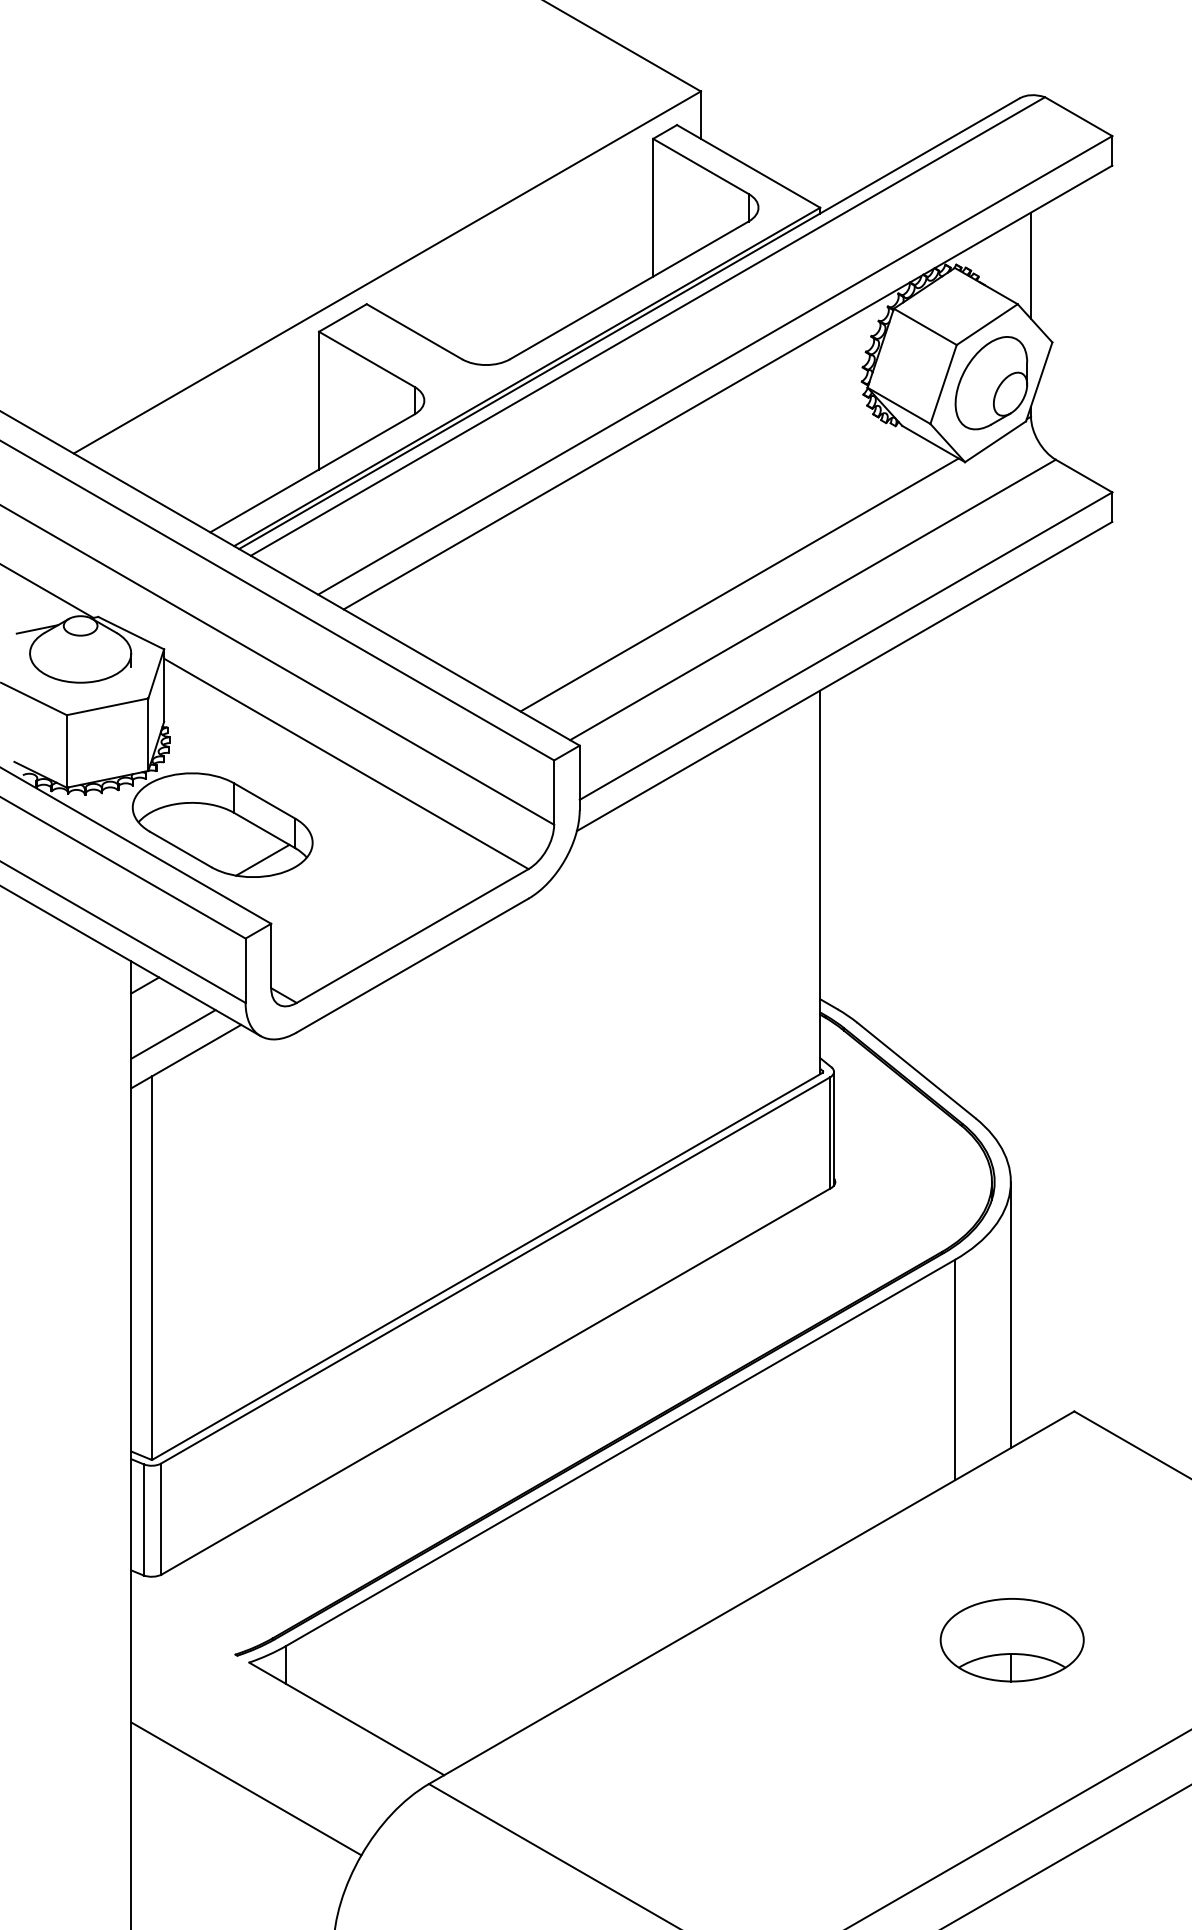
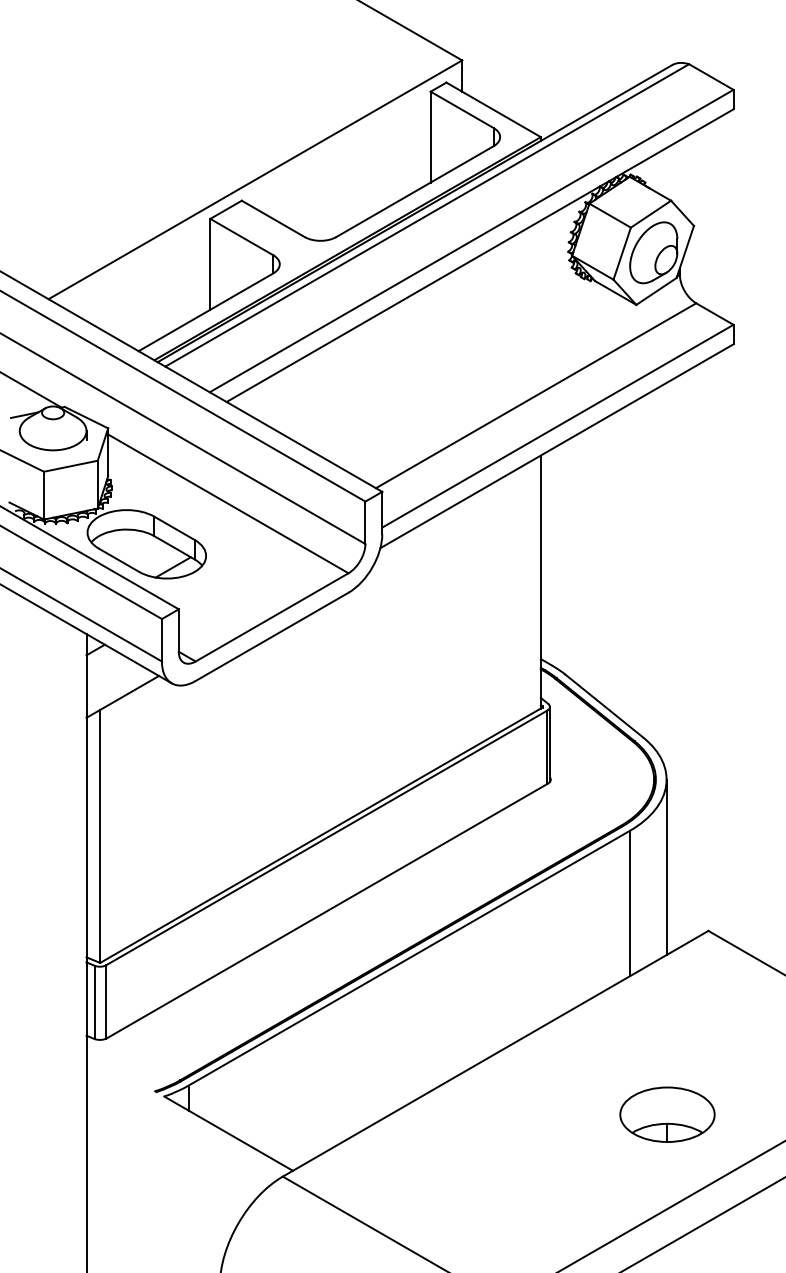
line: (1030, 265) -> (679, 175), removed
line: (739, 584) -> (487, 385), removed
line: (173, 1034) -> (114, 682), removed
part: (1012, 1639) -> (667, 1114), moved
line: (246, 1788) -> (162, 1179), removed

